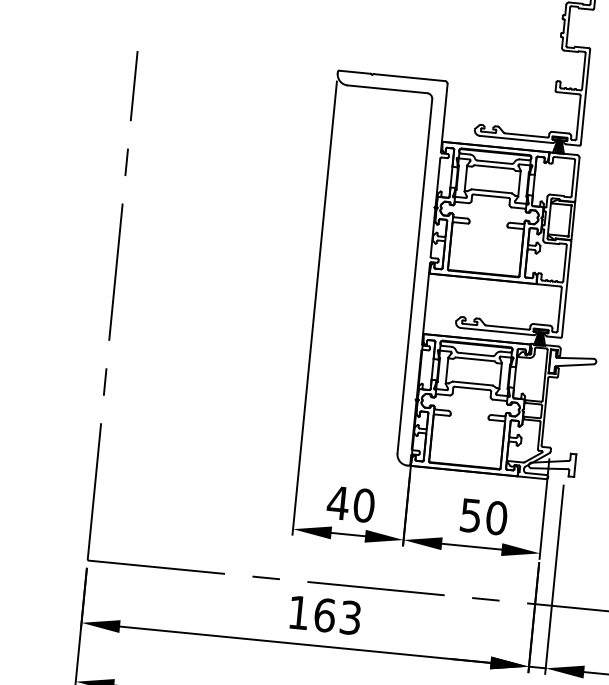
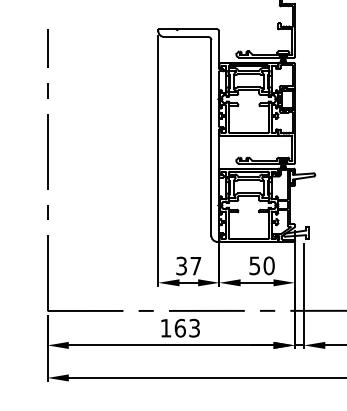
text: (350, 503) -> (188, 265), 40 -> 37

